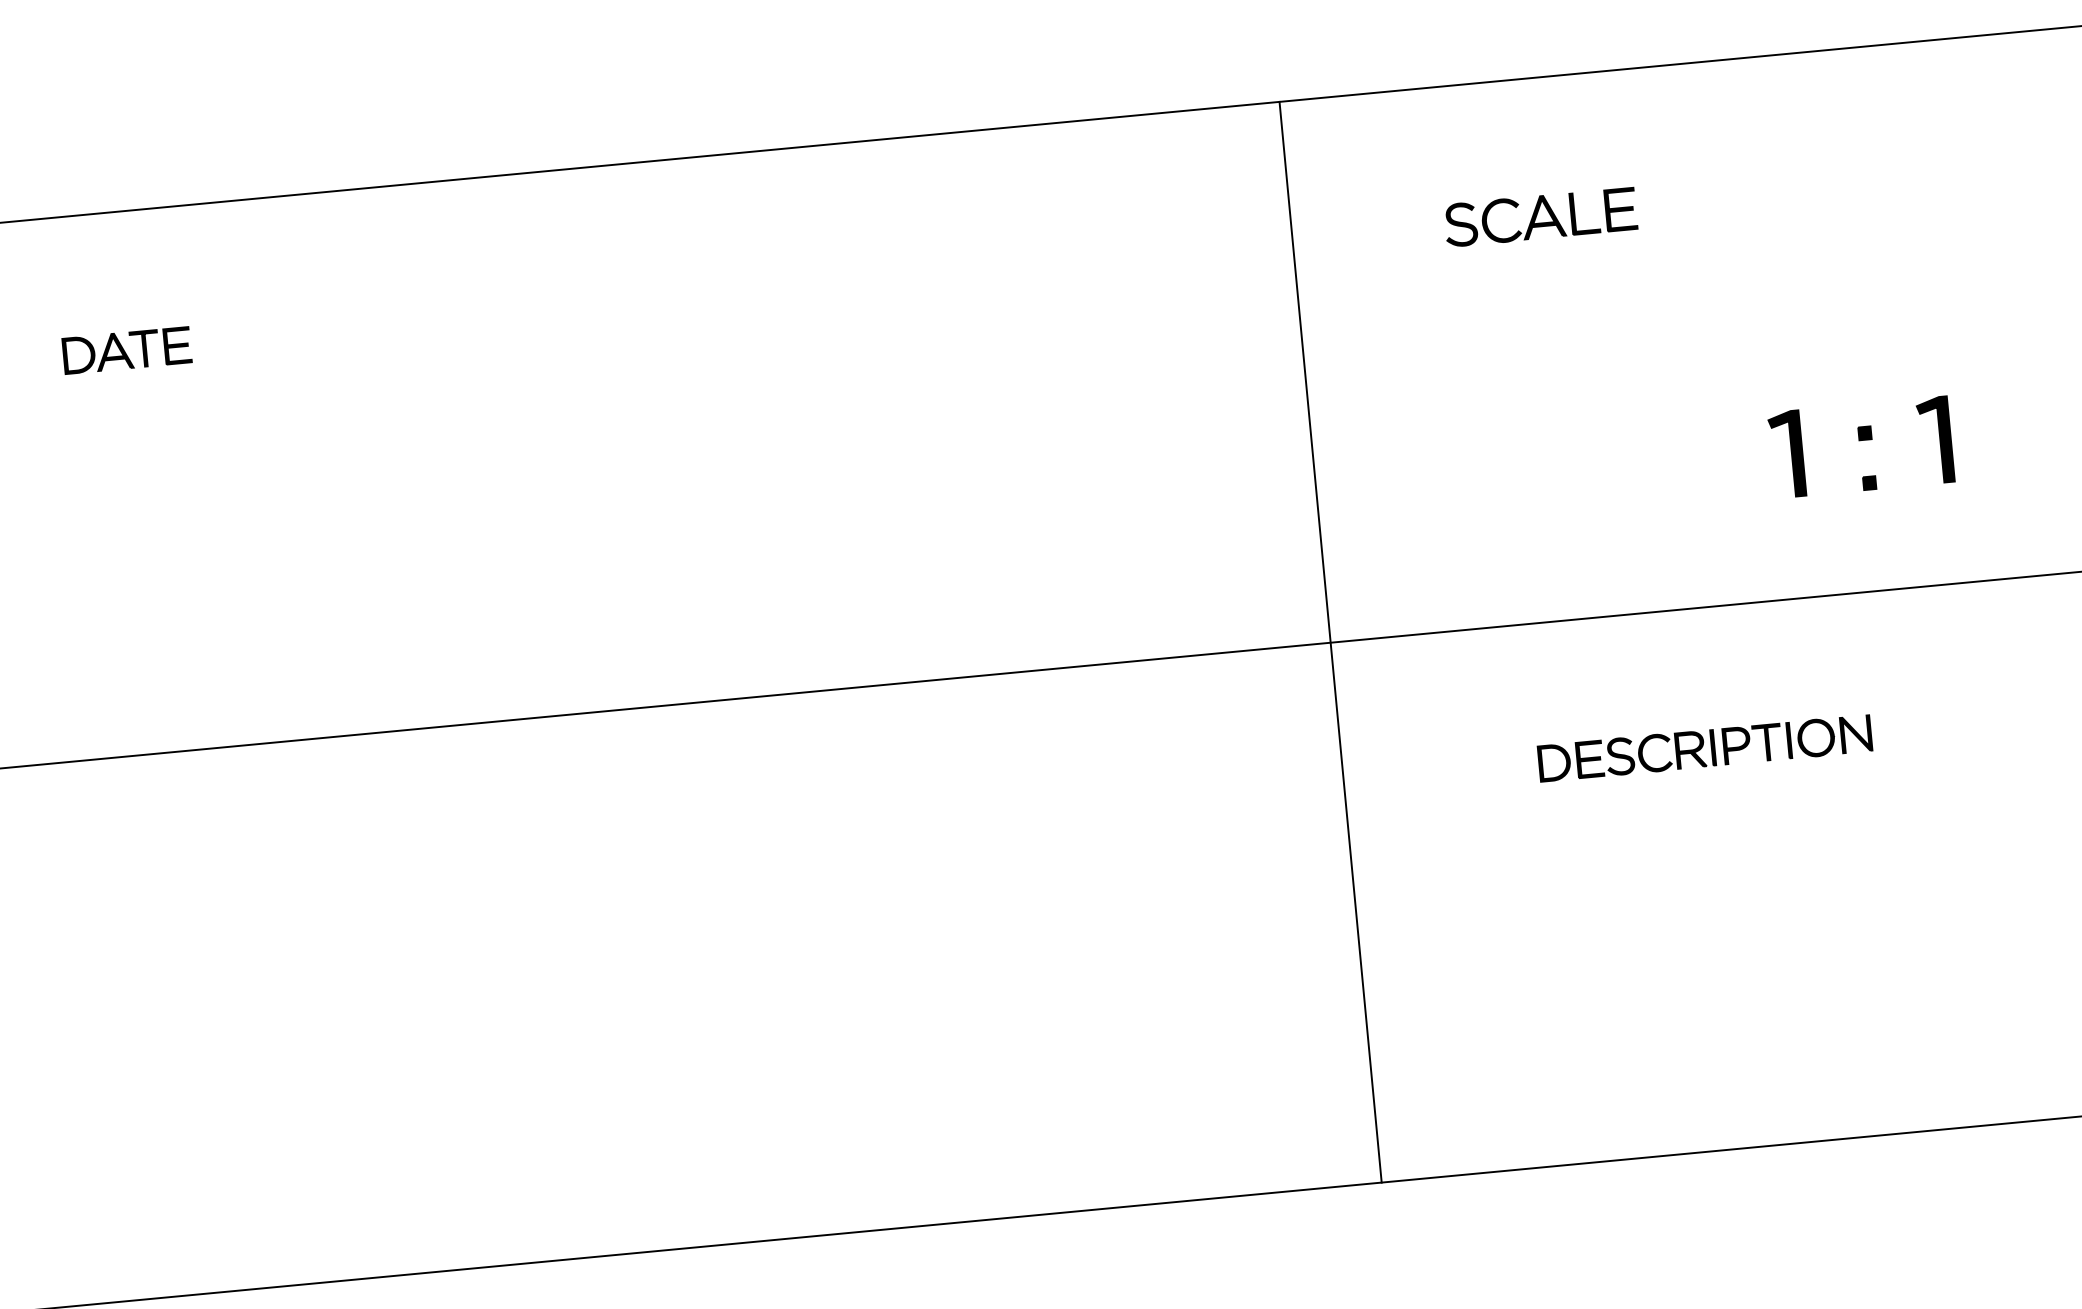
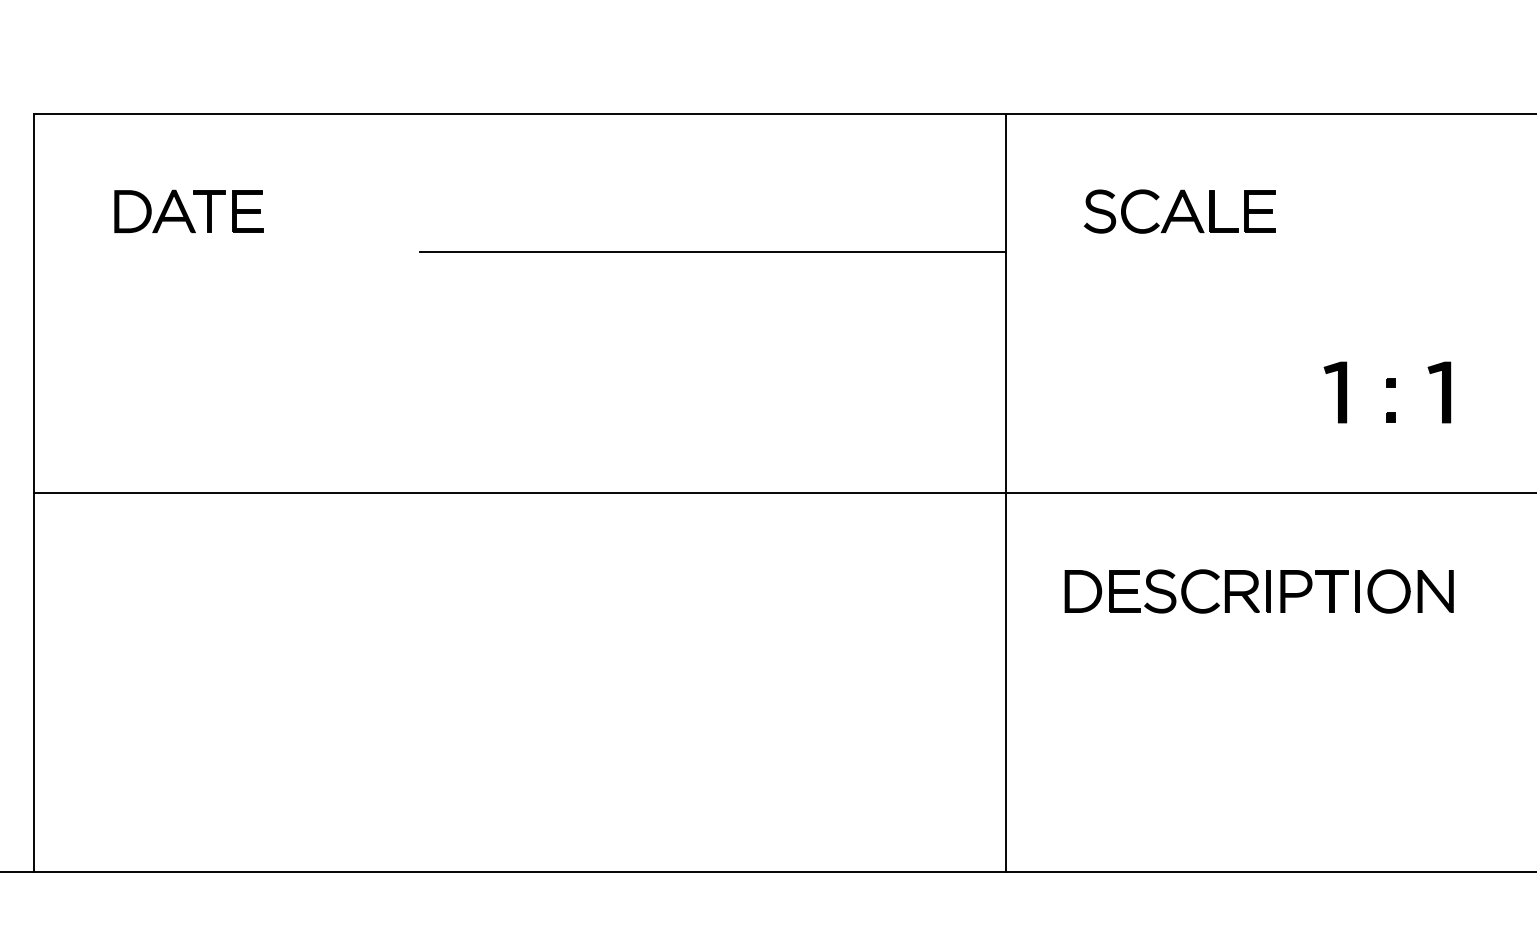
part: (1540, 217) -> (1179, 211), size x1.43
line: (879, 338) -> (712, 252), added
part: (126, 349) -> (188, 210), size x1.67
part: (1704, 748) -> (1258, 591), size x1.67

